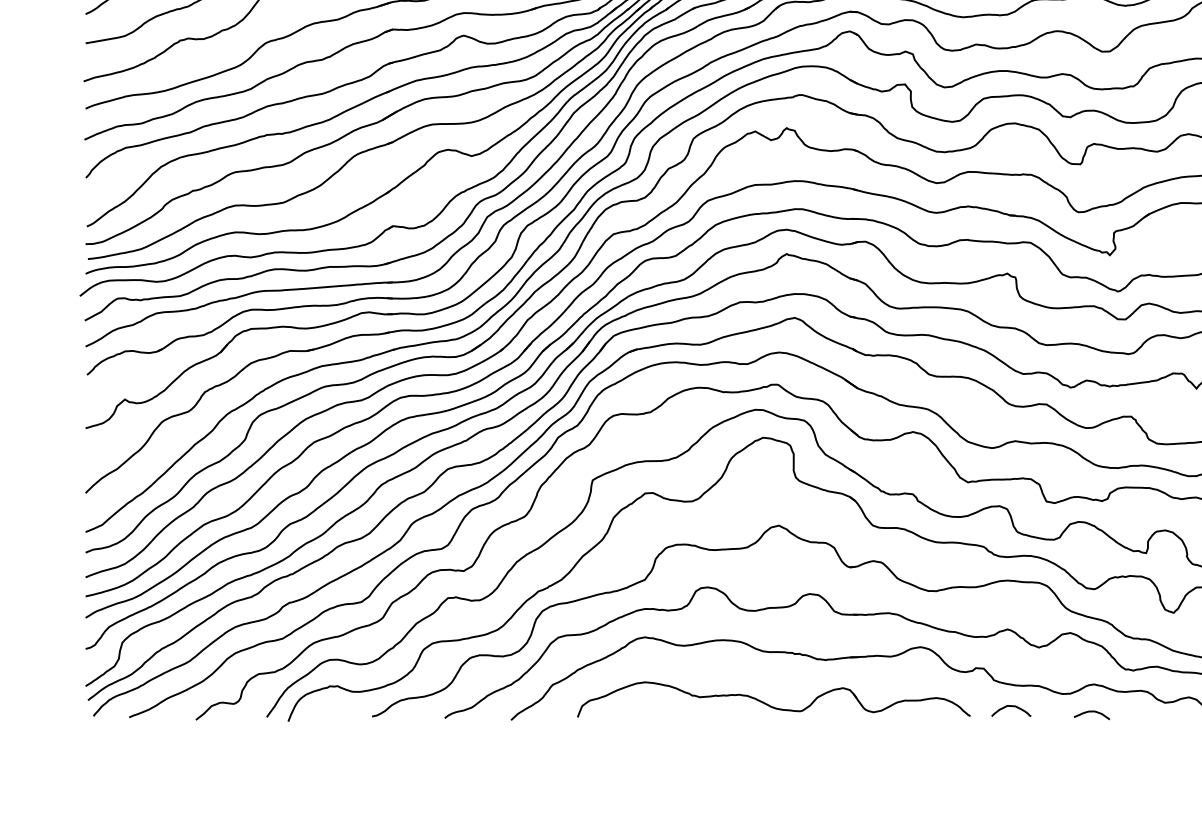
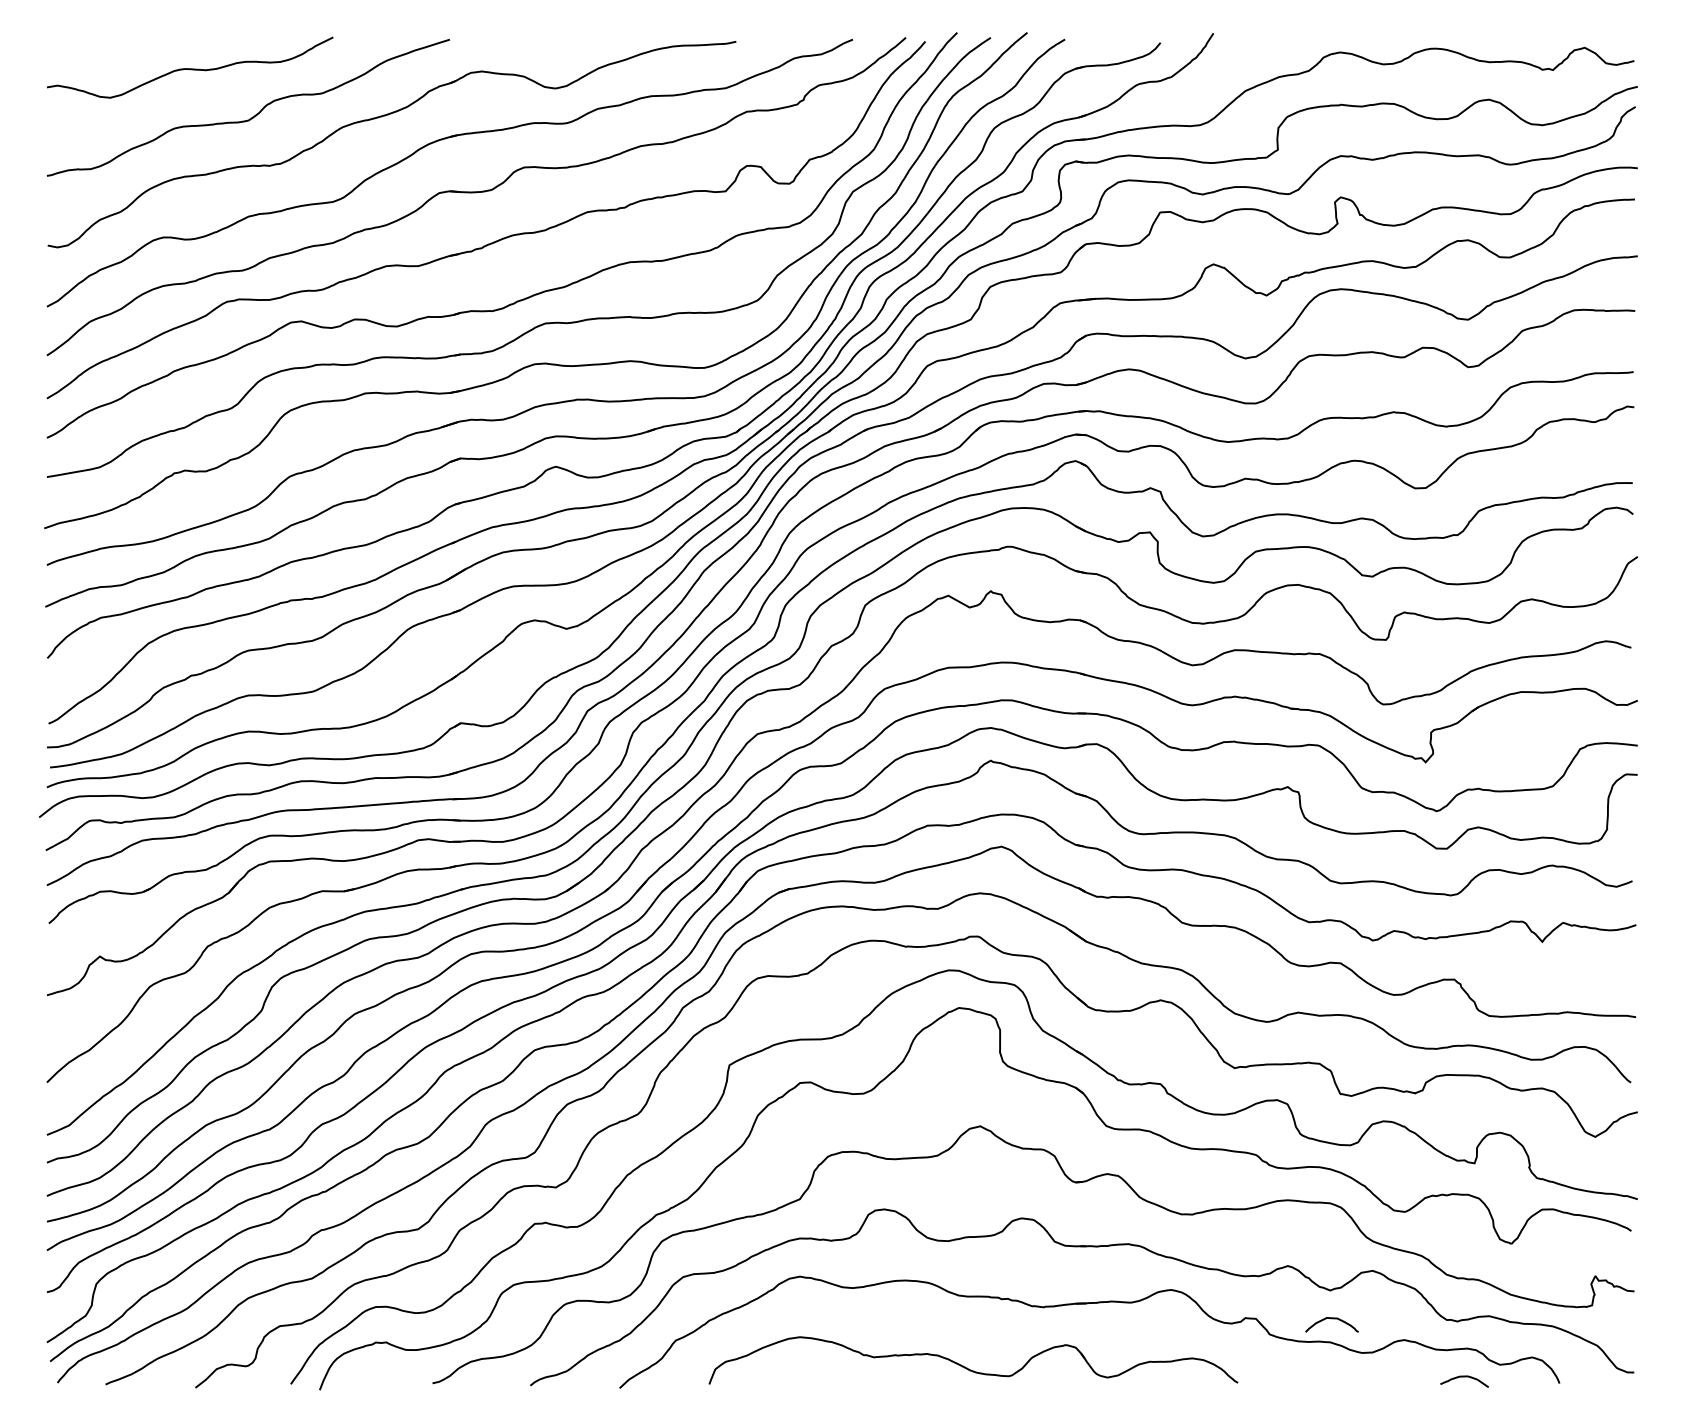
curve: (1010, 707) -> (1331, 1319), moved
curve: (1091, 712) -> (1464, 1377), moved

